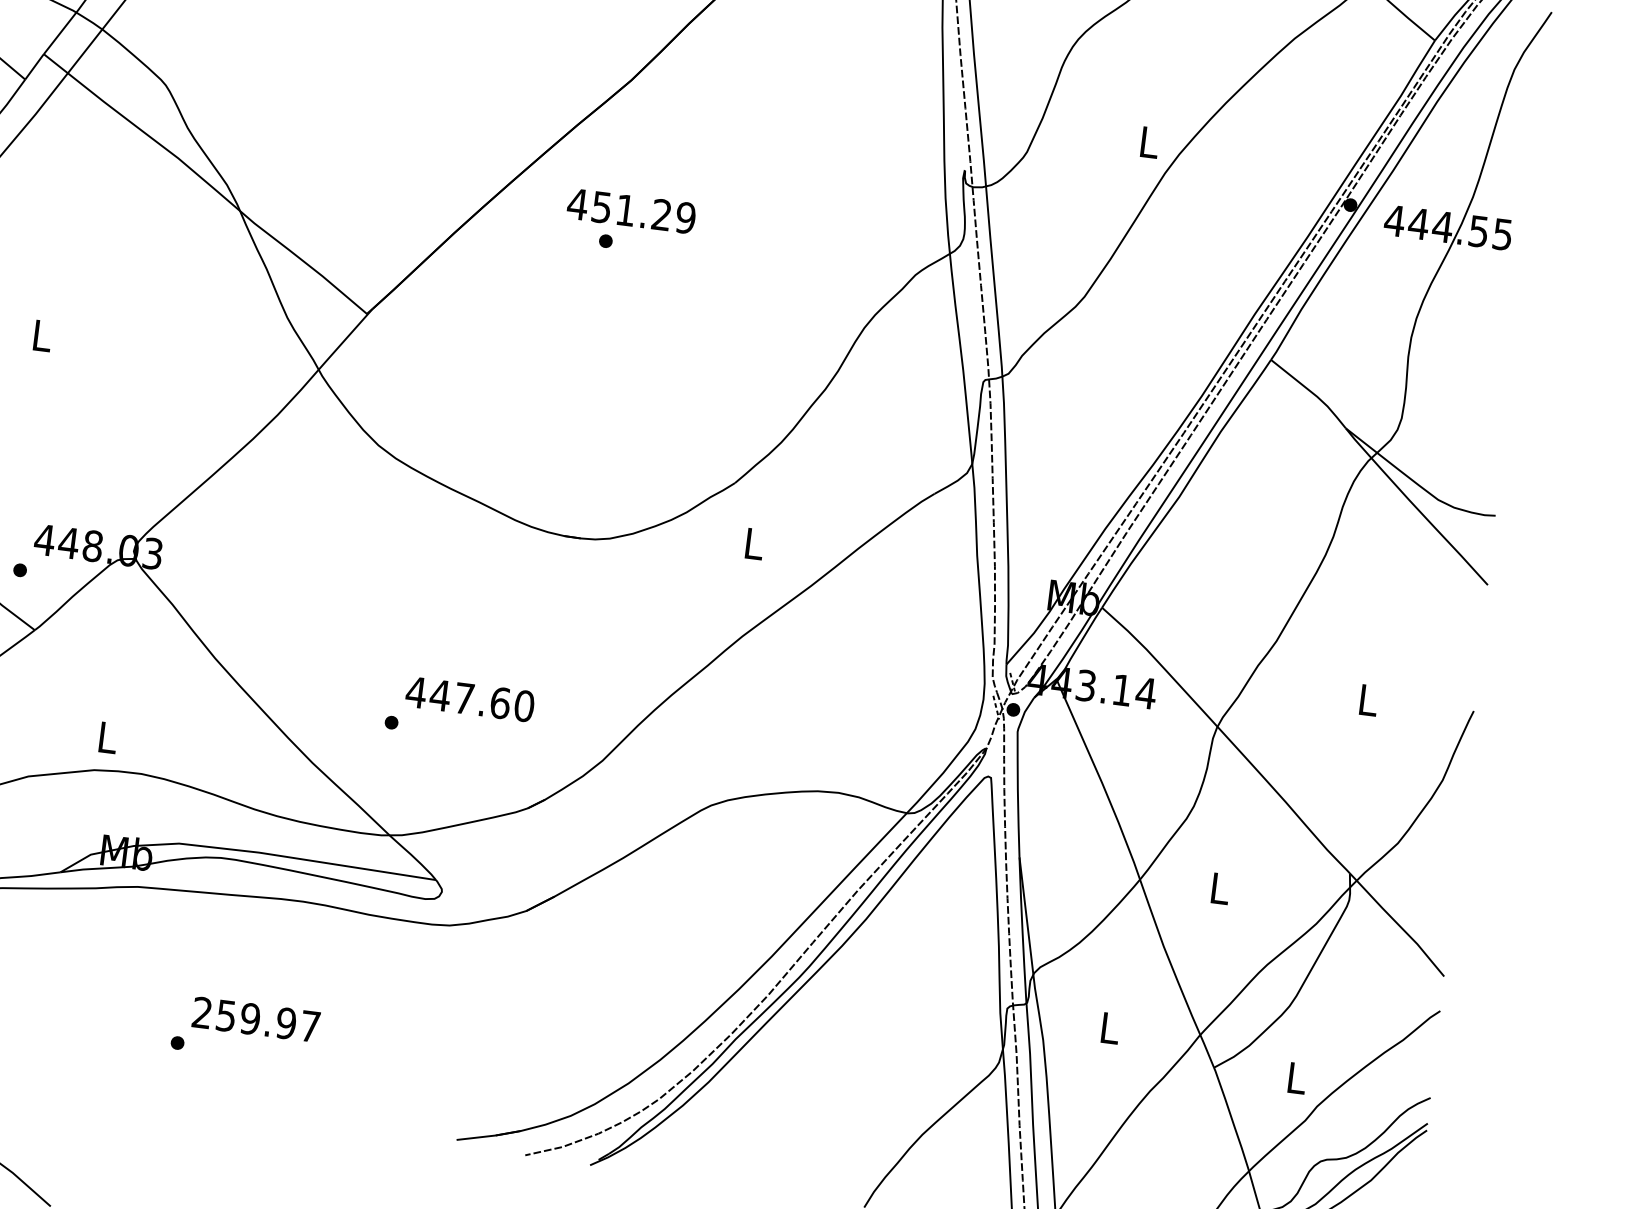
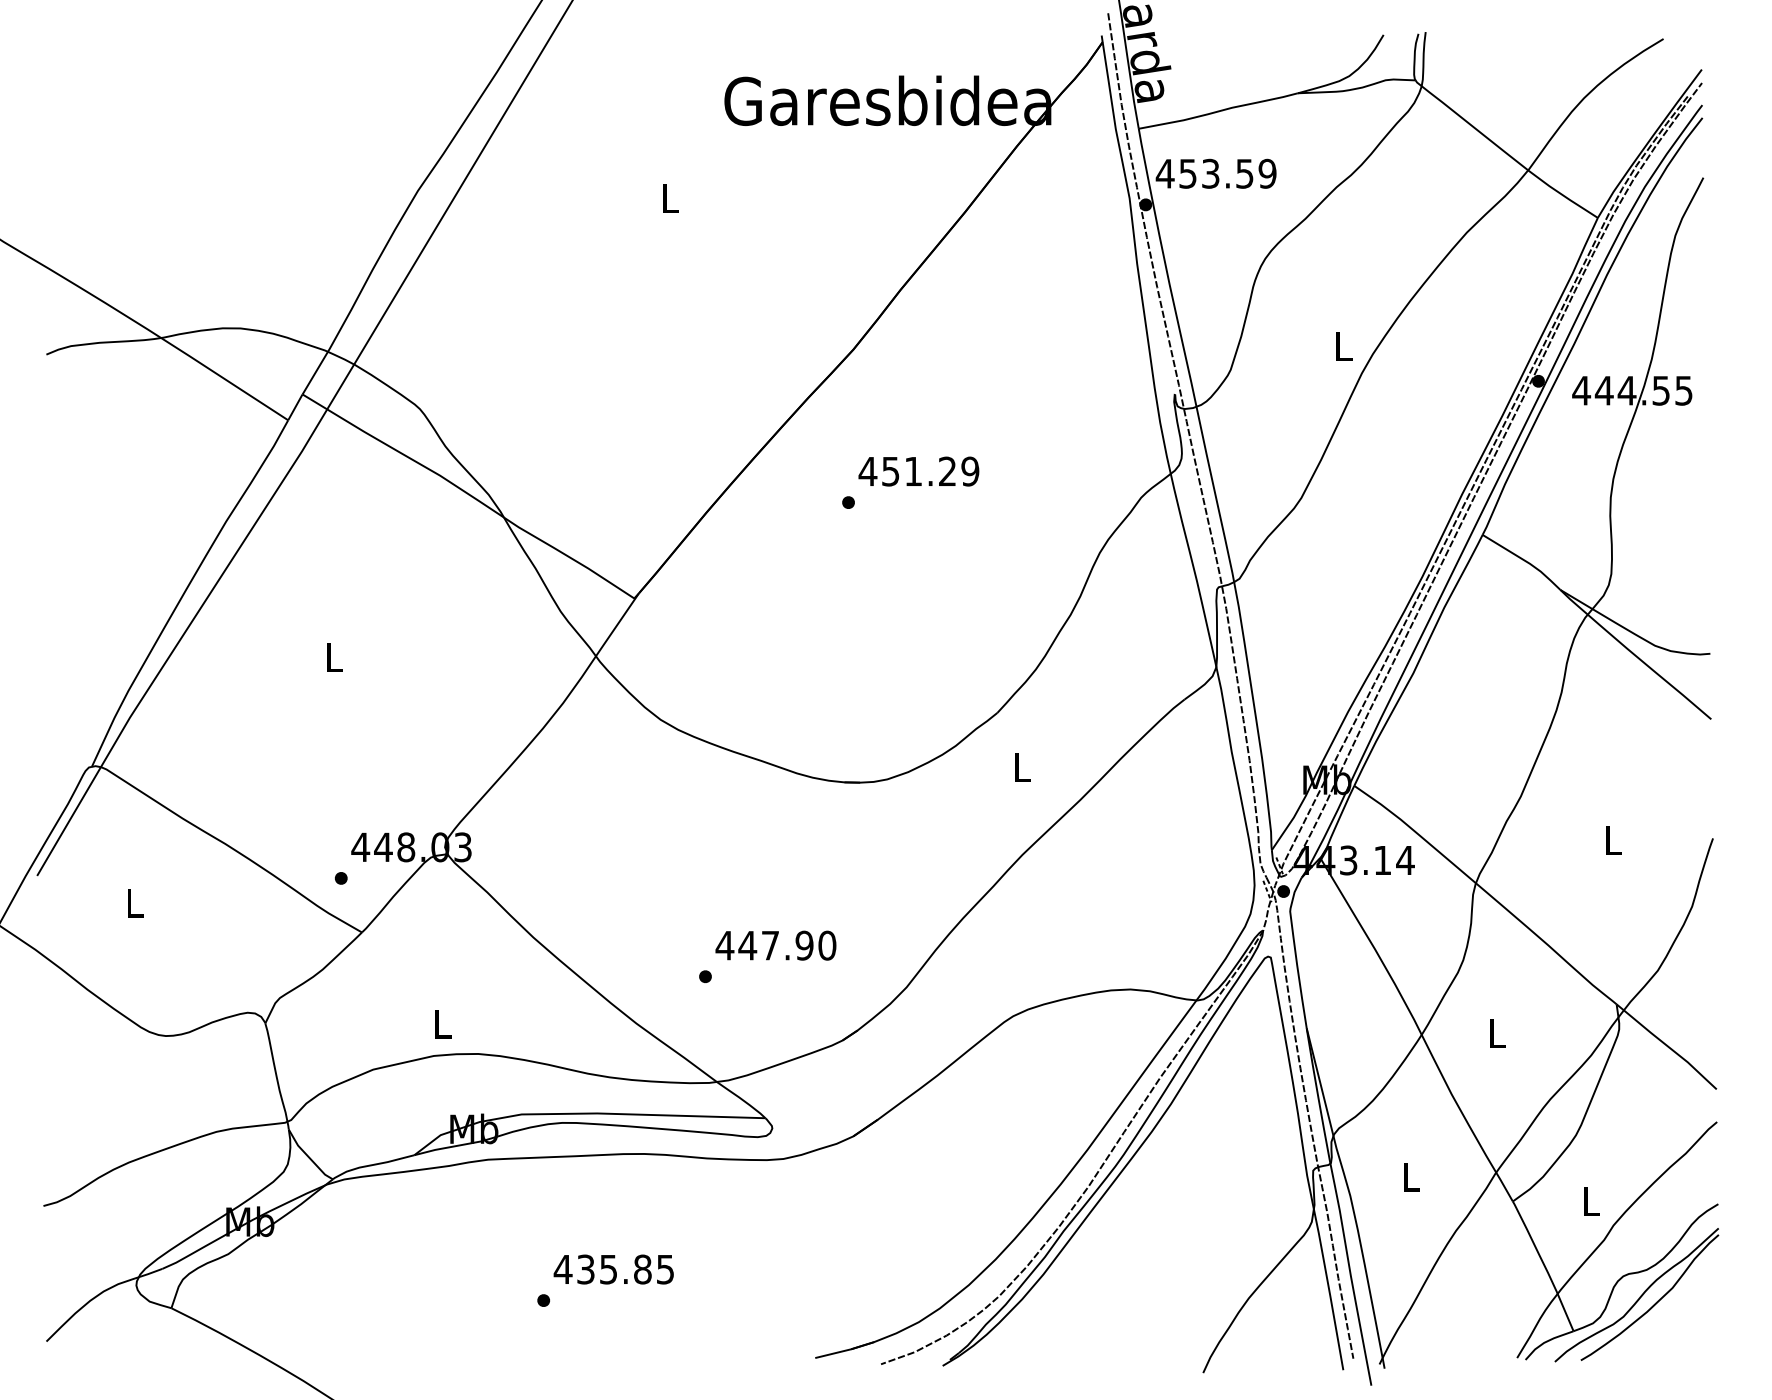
text: (631, 211) -> (918, 471), moved
text: (500, 702) -> (804, 945), 447.60 -> 447.90
text: (255, 1019) -> (613, 1269), 259.97 -> 435.85

